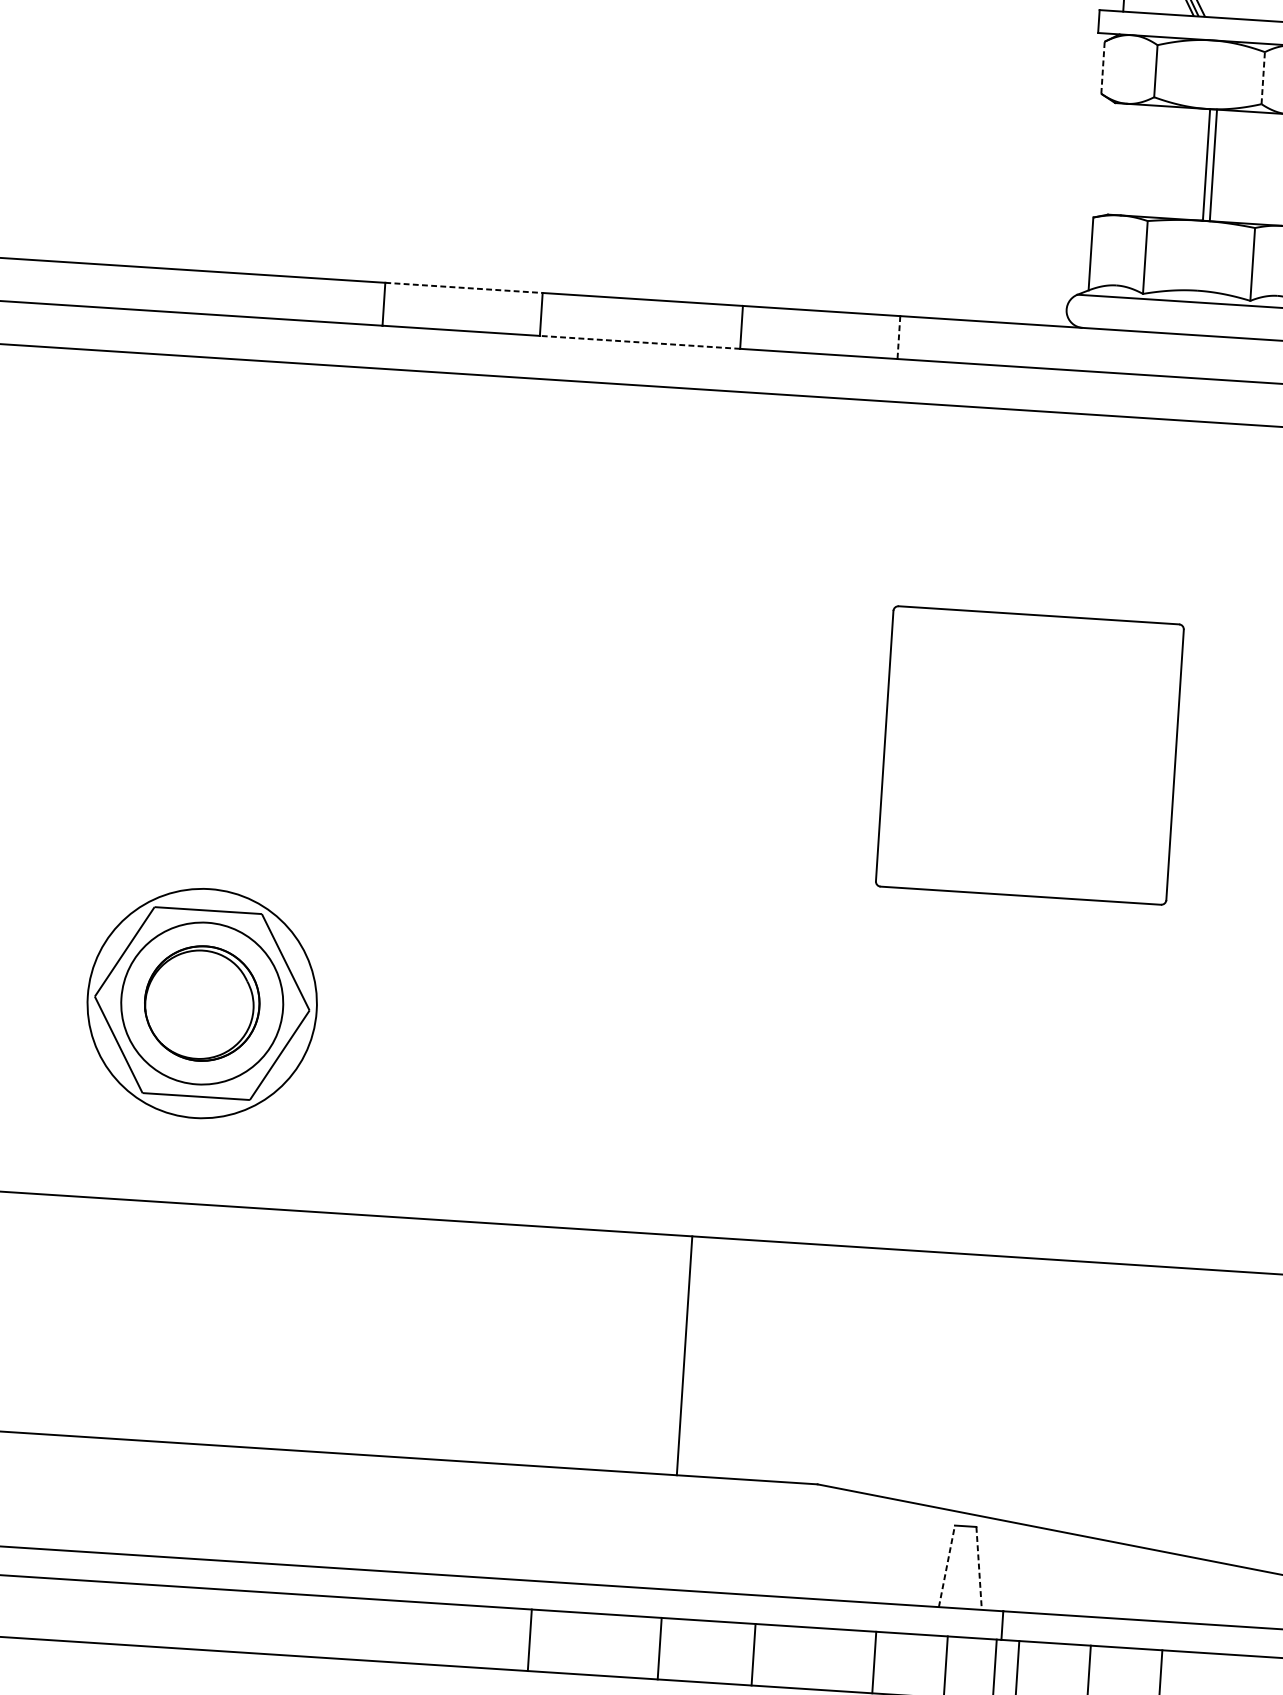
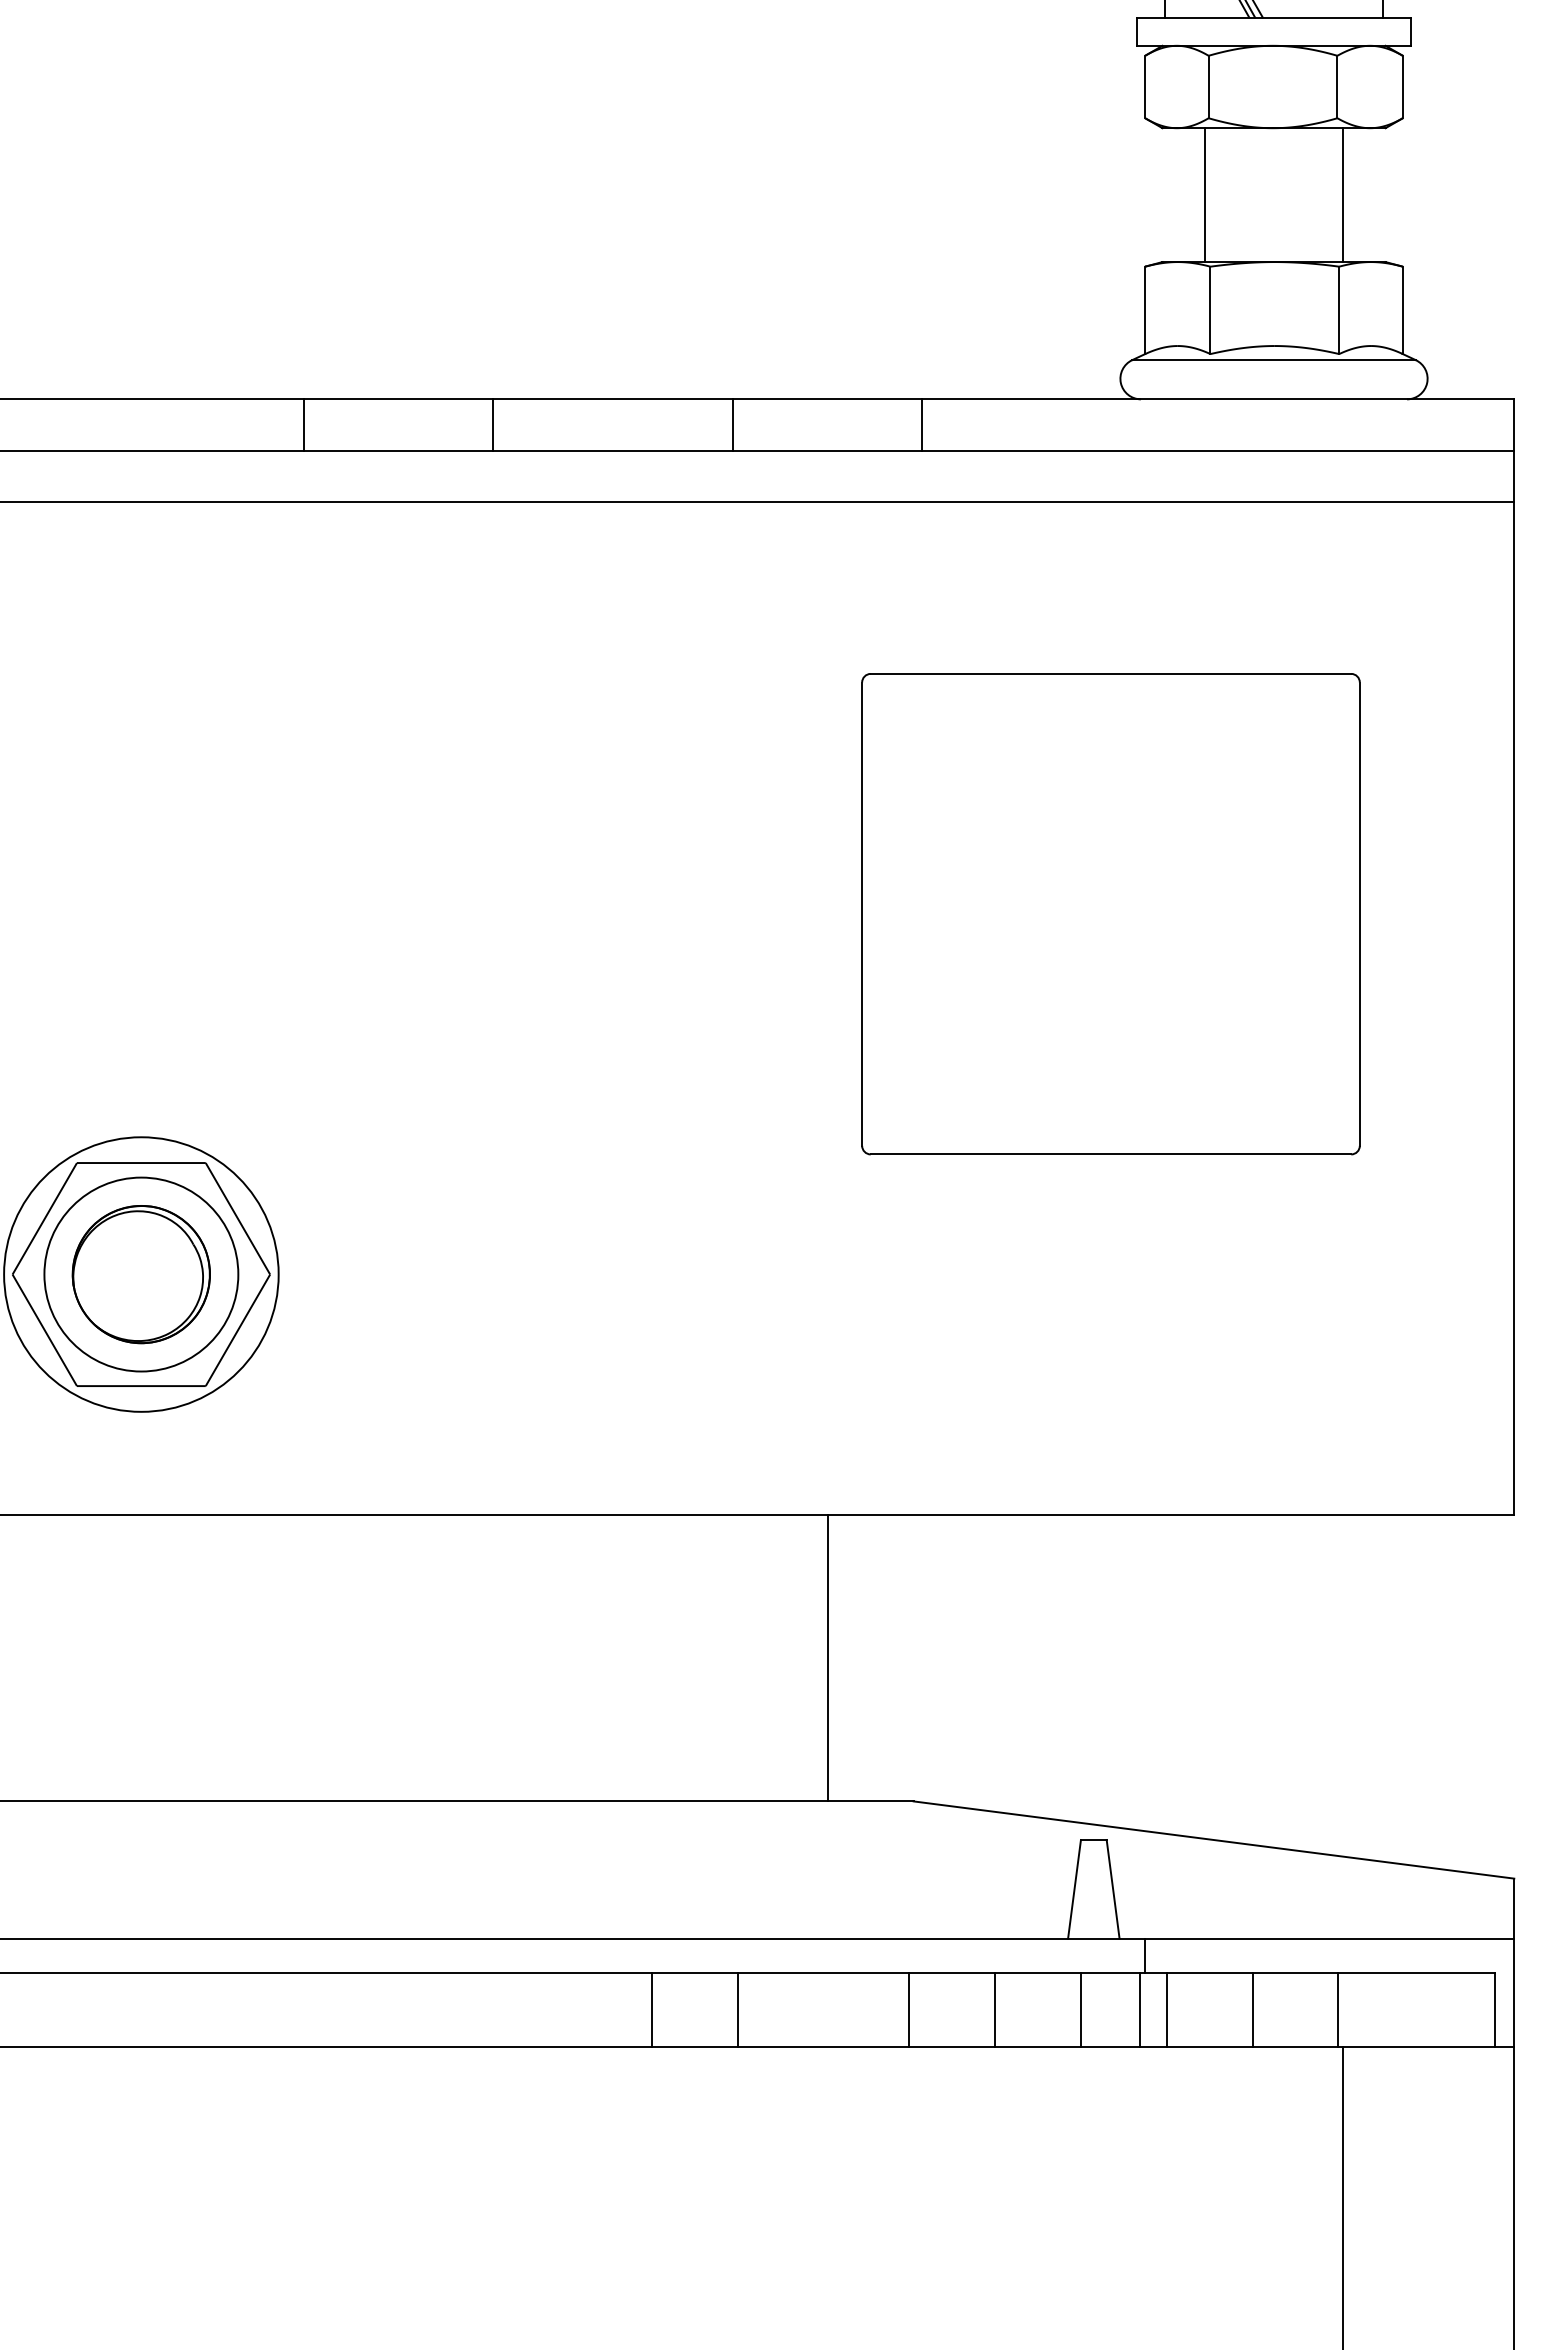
line: (1103, 67) -> (1145, 86), dashed -> solid
line: (1263, 77) -> (1337, 86), dashed -> solid
line: (1206, 165) -> (1205, 195), moved
line: (1213, 165) -> (1342, 195), moved
line: (464, 288) -> (399, 399), dashed -> solid
line: (899, 337) -> (922, 425), dashed -> solid
line: (639, 342) -> (612, 450), dashed -> solid
part: (1029, 755) -> (1110, 914), size x1.43
line: (684, 1355) -> (827, 1657), moved
line: (946, 1566) -> (1074, 1889), dashed -> solid
line: (979, 1568) -> (1113, 1889), dashed -> solid
line: (529, 1639) -> (651, 2009), moved
line: (753, 1654) -> (909, 2009), moved

